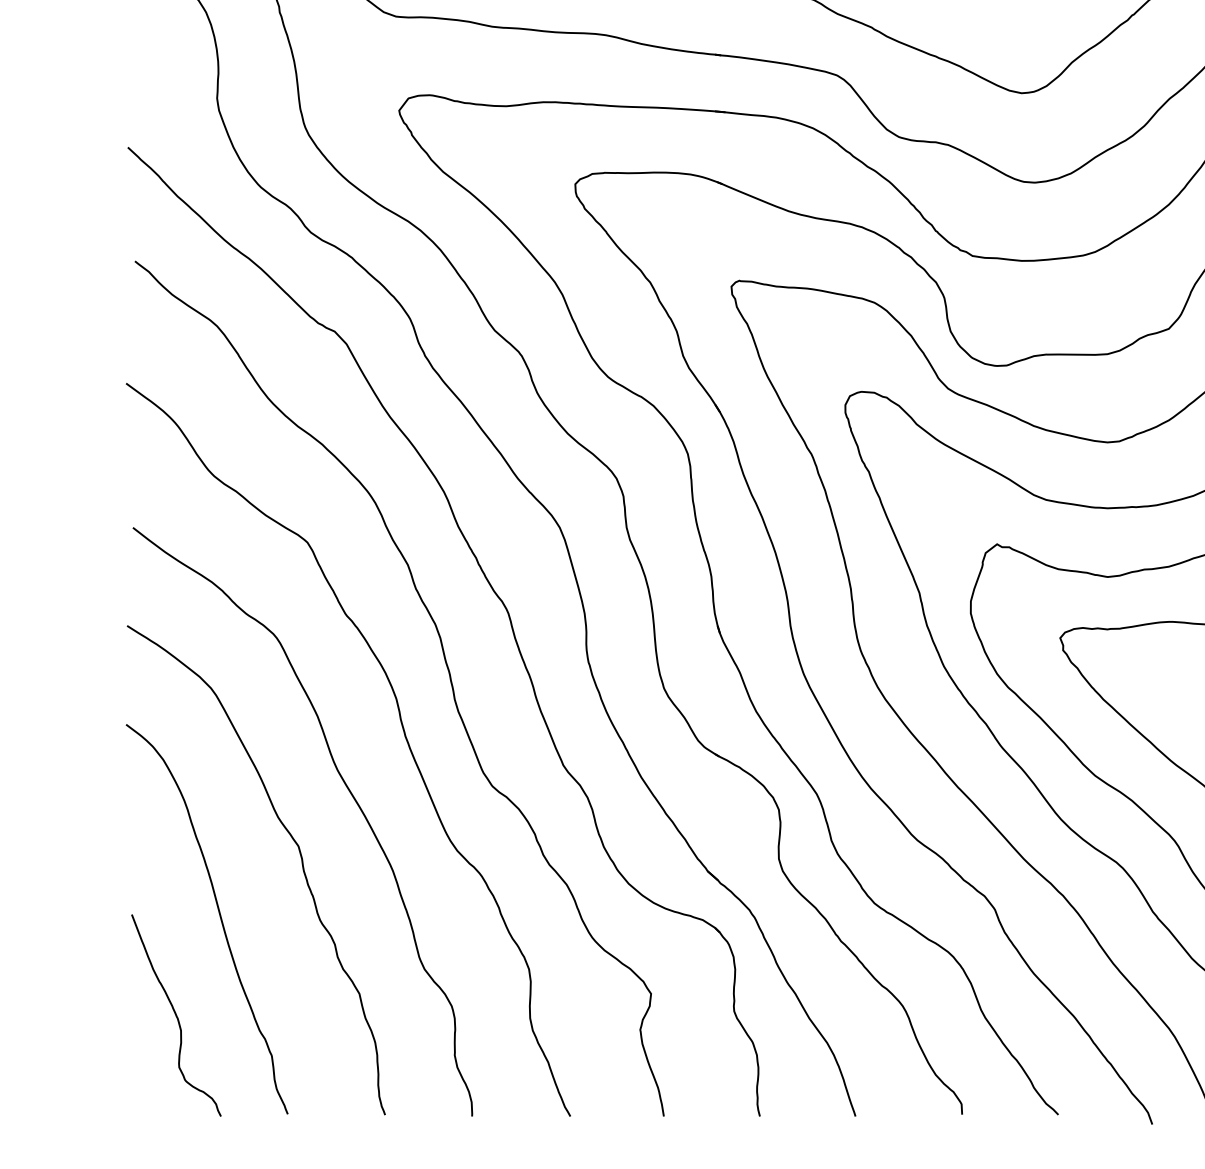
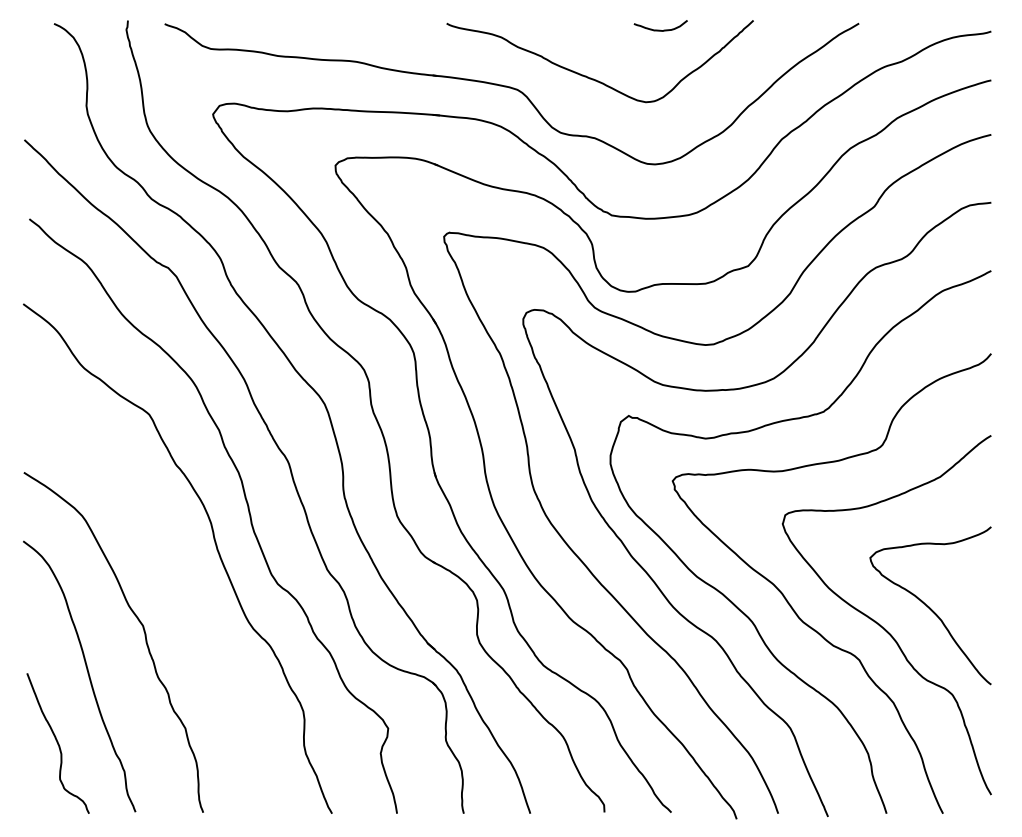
curve: (349, 794) -> (178, 589), removed

